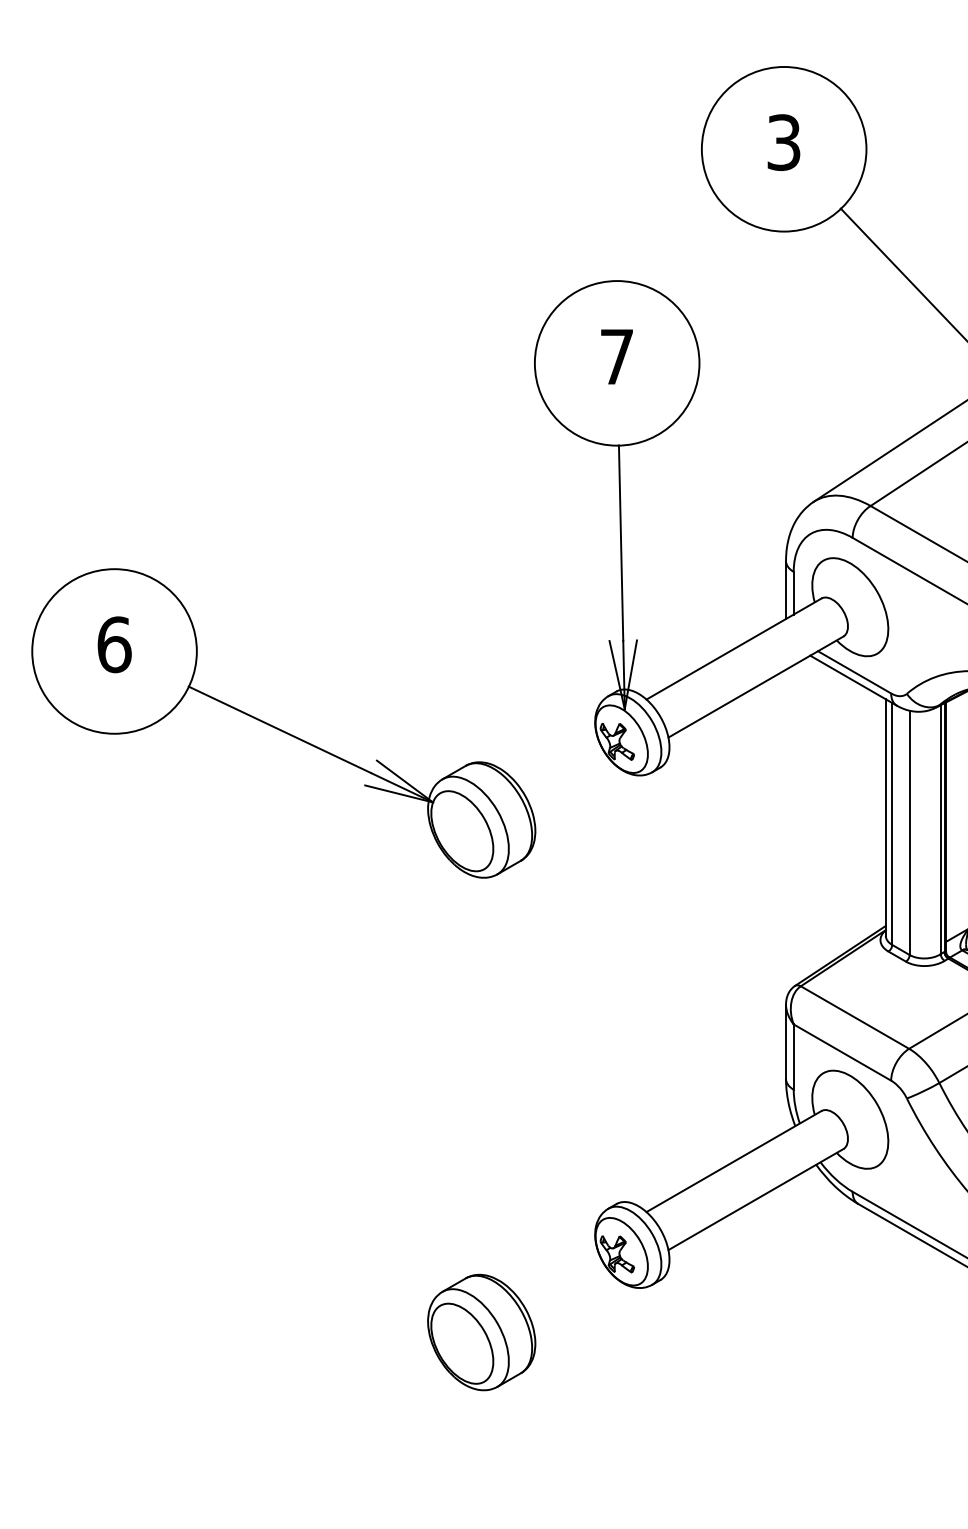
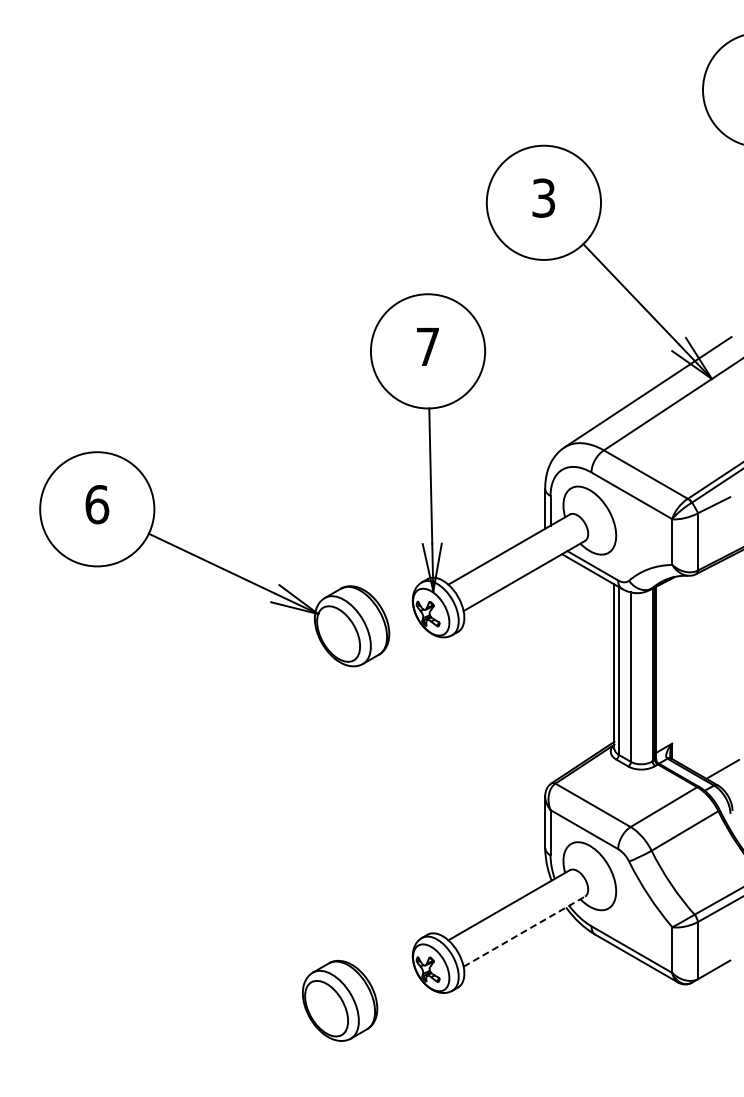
part: (283, 723) -> (214, 559), moved
line: (756, 1199) -> (524, 931), solid -> dashed
part: (482, 1331) -> (340, 1000), moved

